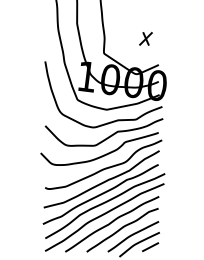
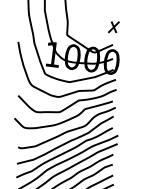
part: (145, 38) -> (113, 26), moved

